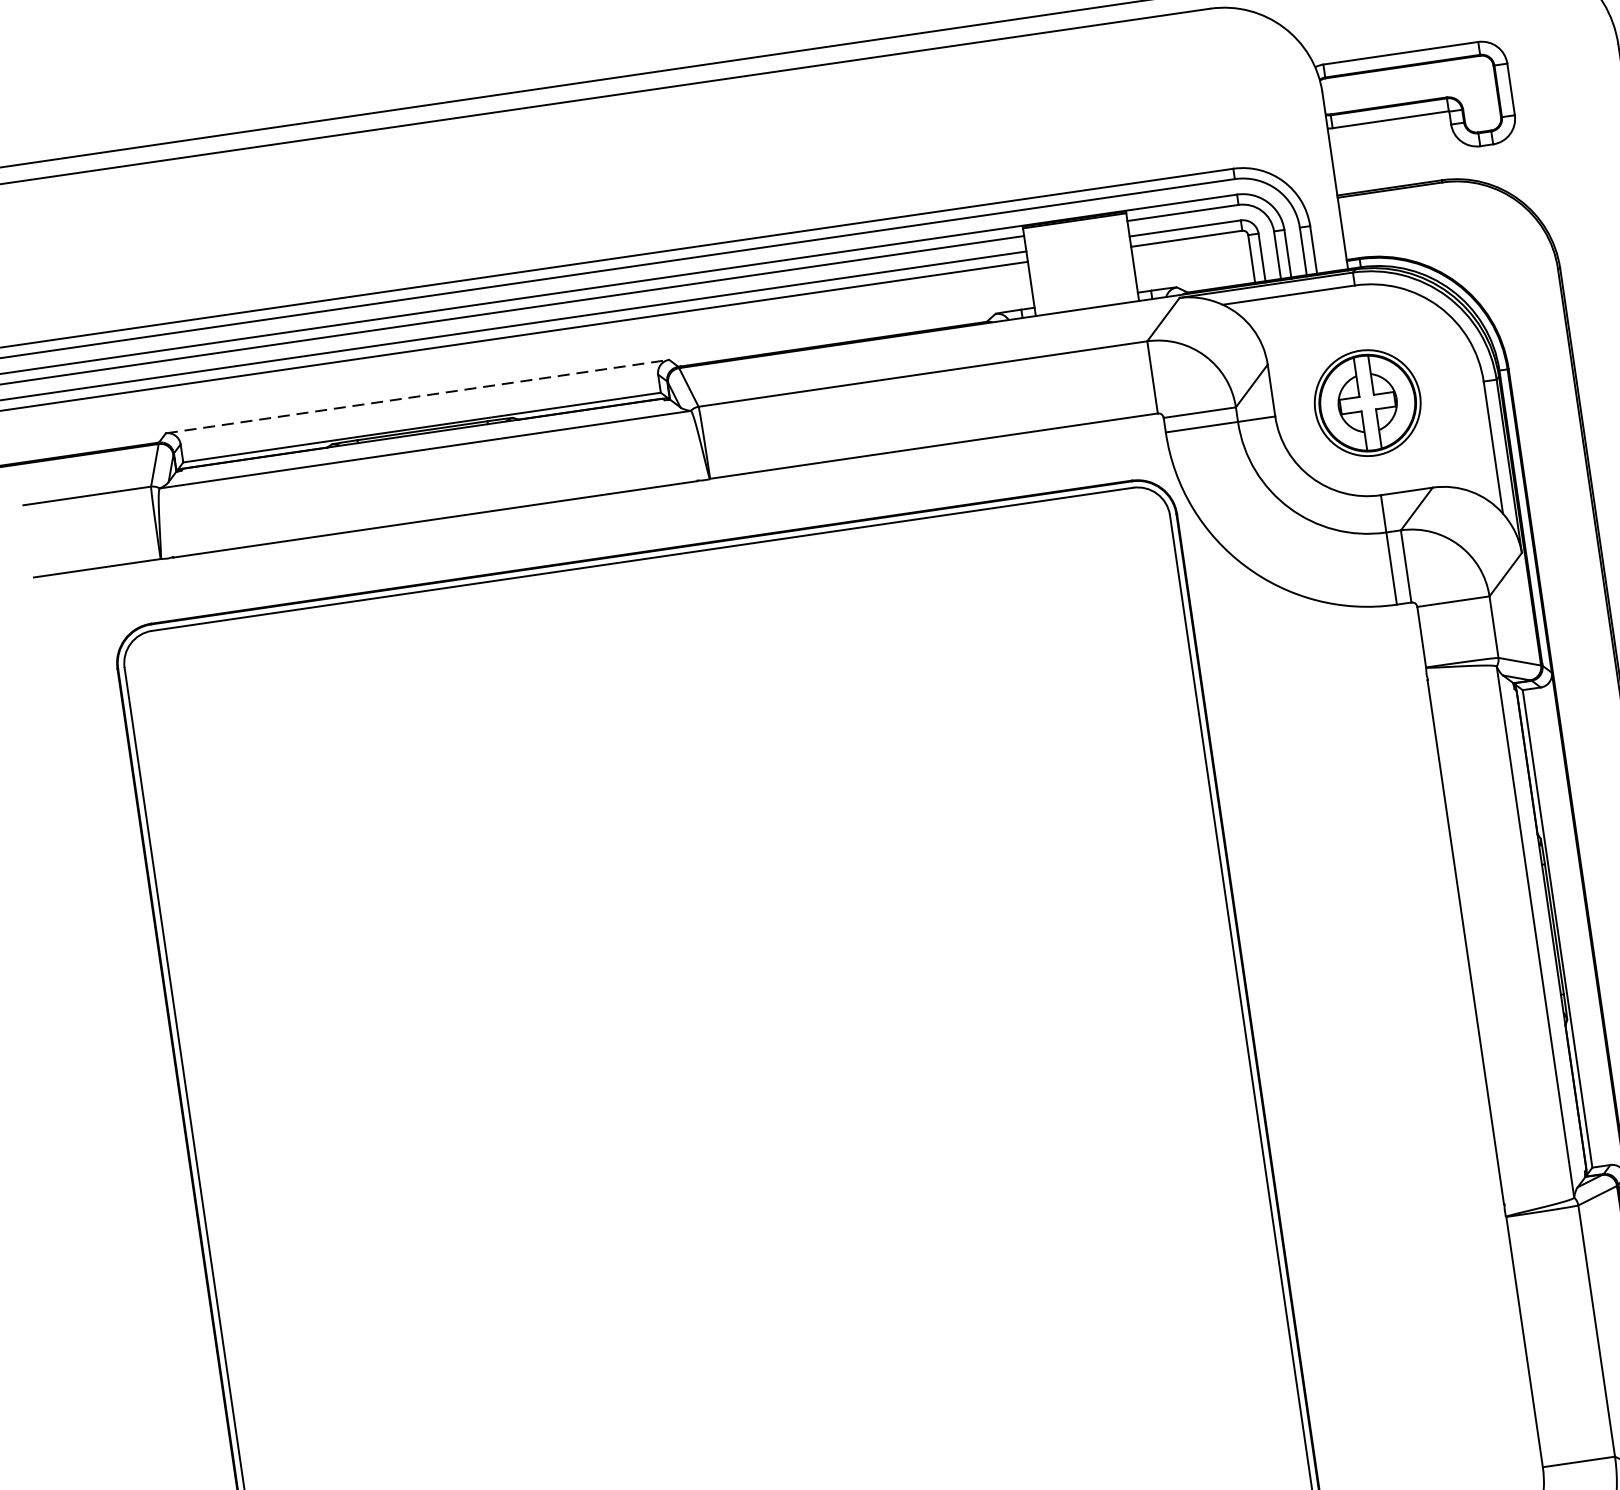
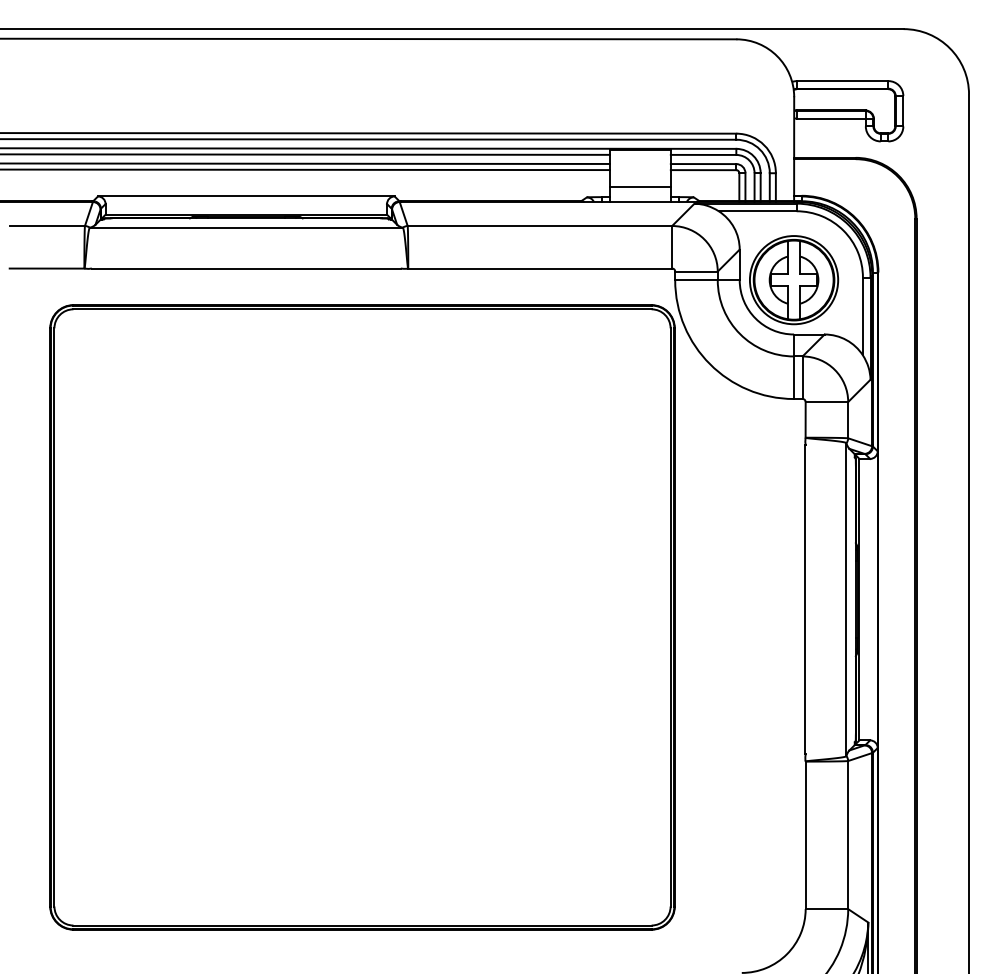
line: (1082, 284) -> (639, 187), added
line: (417, 396) -> (246, 196), dashed -> solid
part: (1368, 403) -> (794, 280), size x1.43

